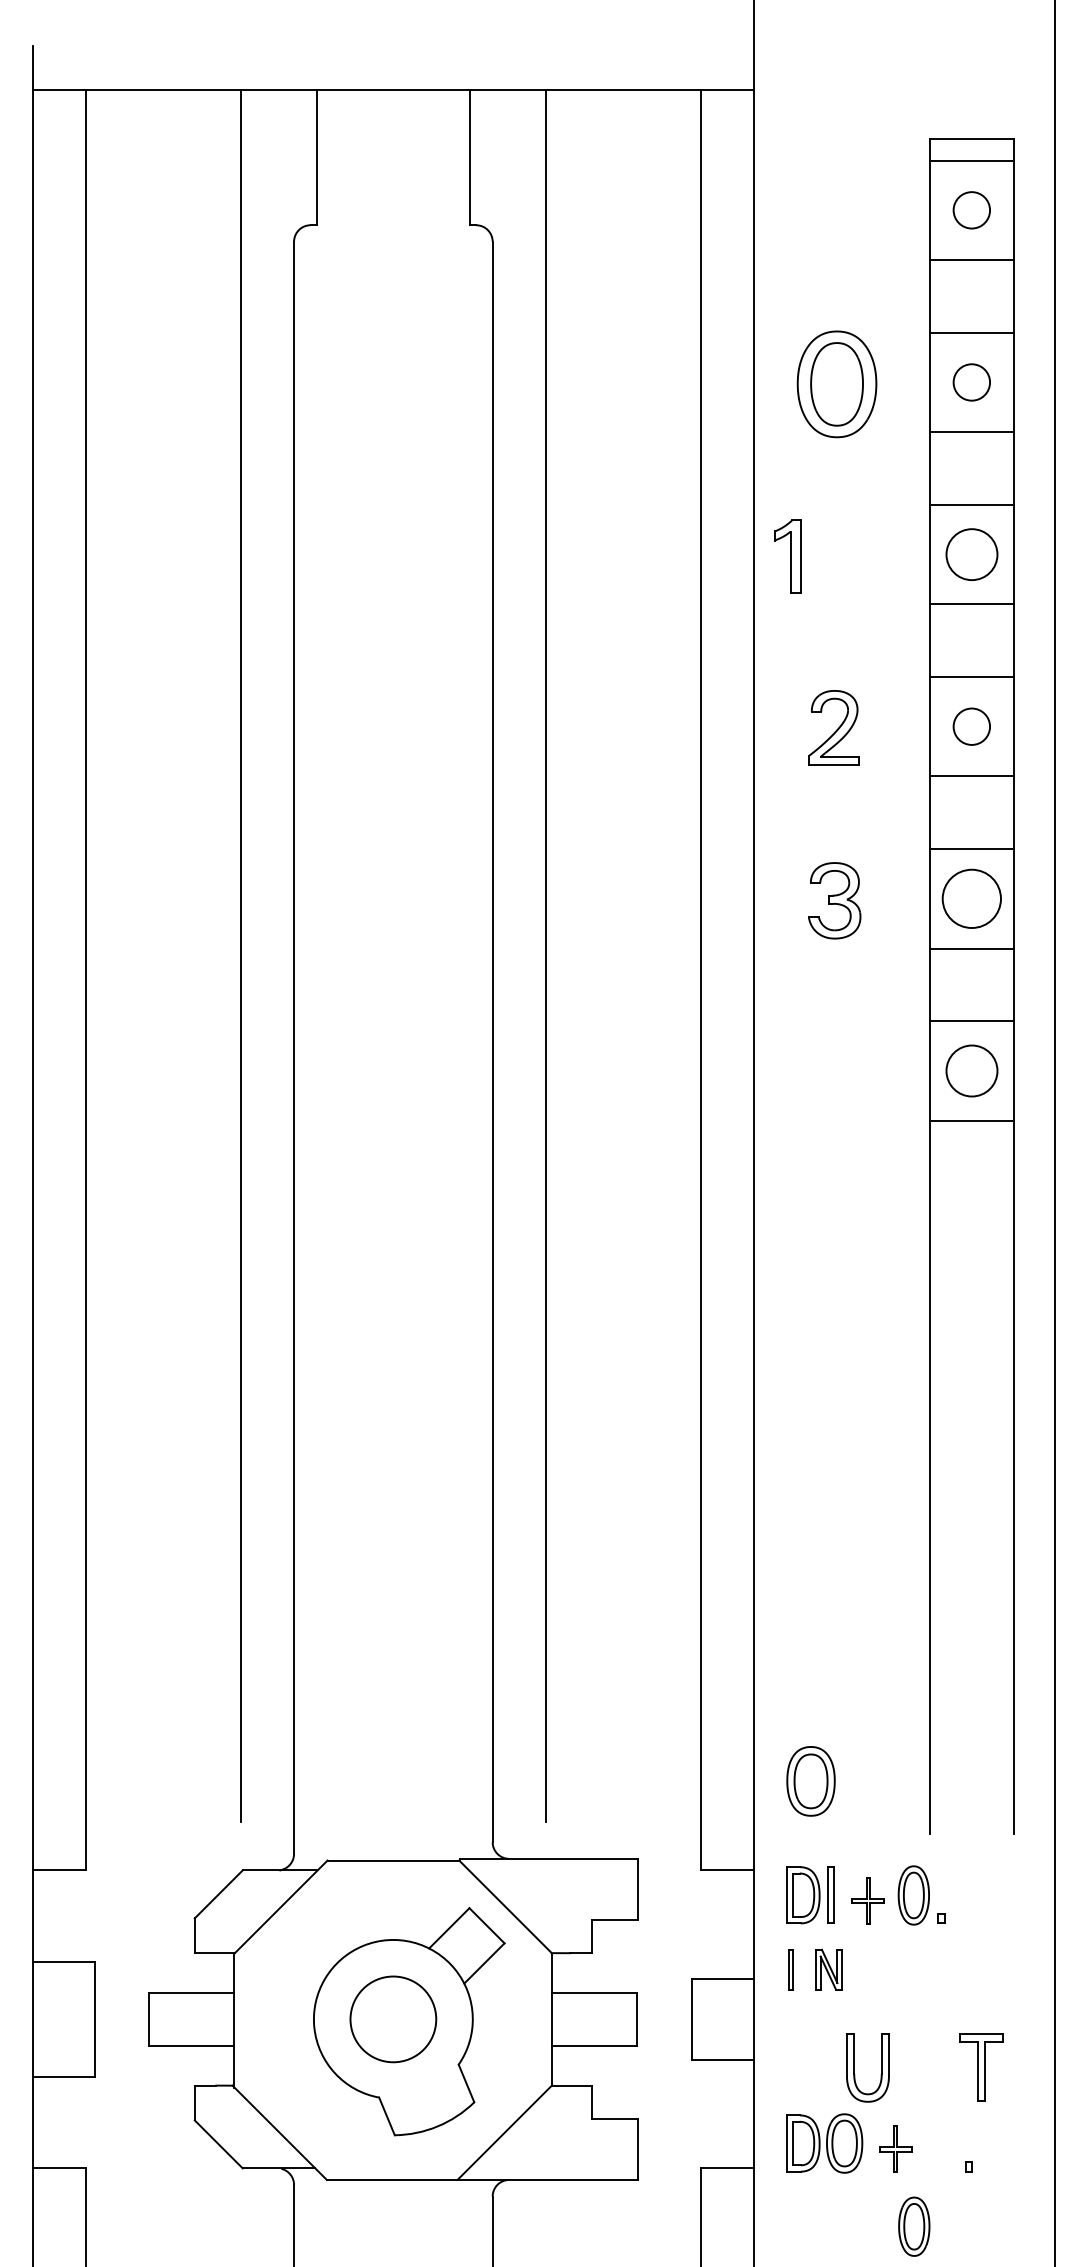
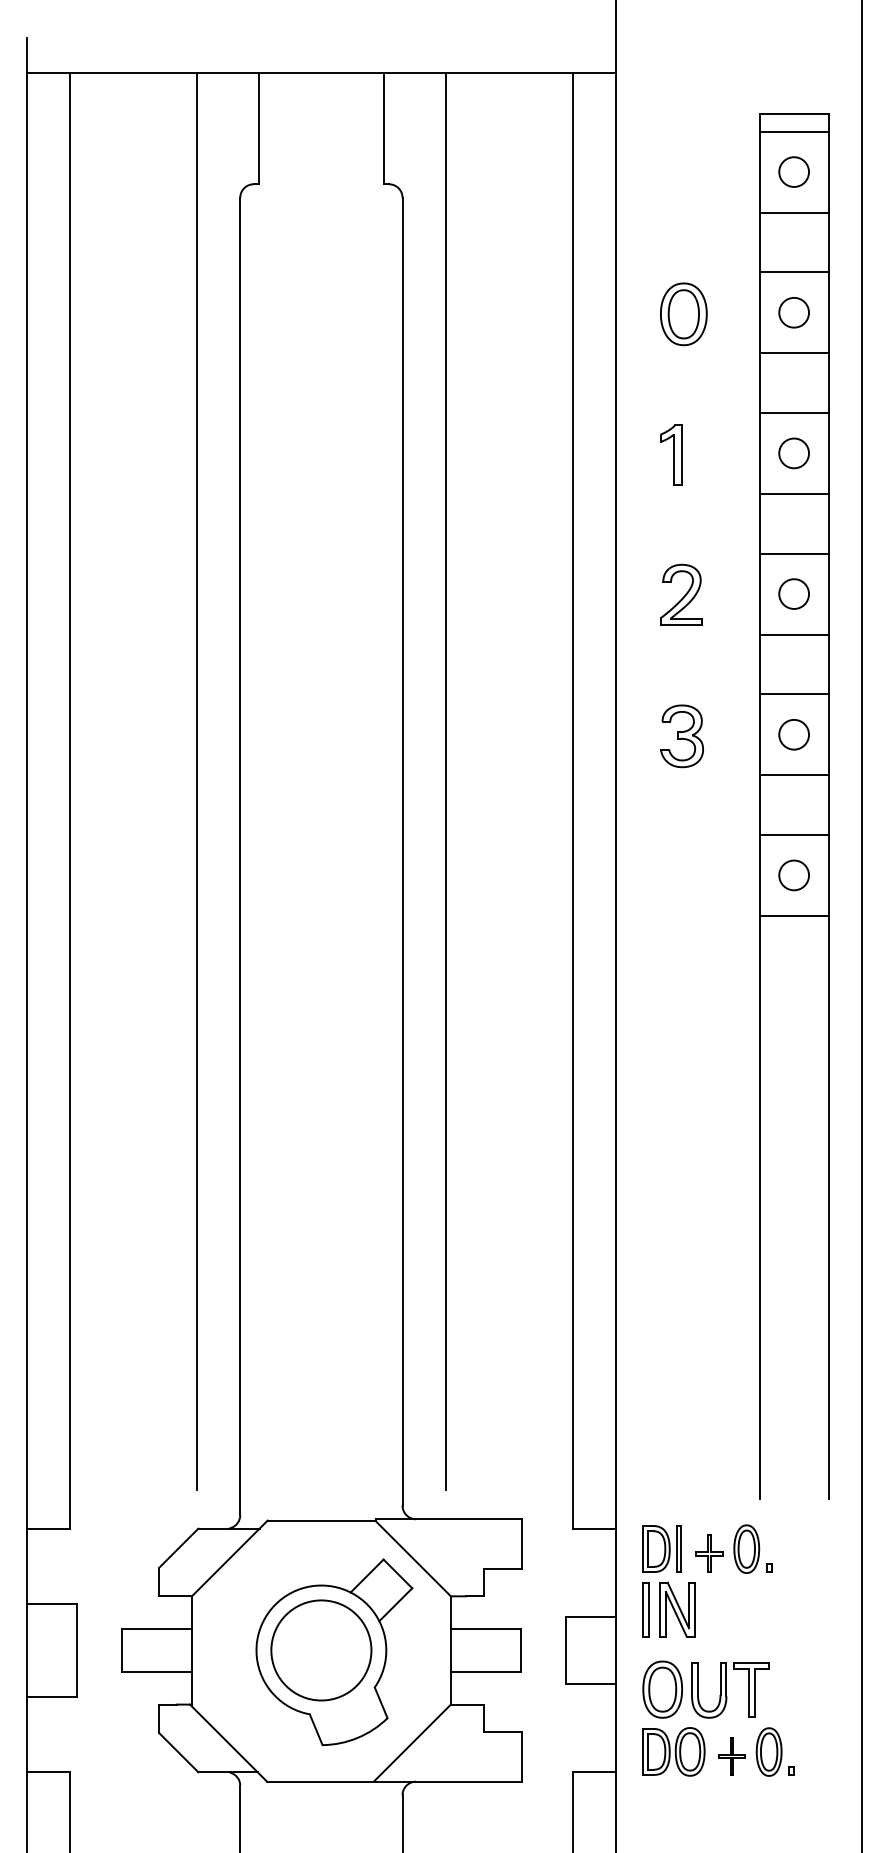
part: (836, 384) -> (683, 314), size x0.71
circle: (971, 554) -> (793, 453), size x0.71
part: (787, 556) -> (671, 454), moved
circle: (971, 898) -> (793, 734), size x0.62
circle: (971, 1070) -> (793, 875), size x0.71
part: (810, 1781) -> (662, 1689), moved
part: (790, 1969) -> (645, 1609), size x1.67
part: (828, 1969) -> (676, 1609), size x1.67
circle: (393, 2019) -> (321, 1650), size x1.43
part: (981, 2067) -> (751, 1689), moved
part: (914, 2226) -> (769, 1751), moved

